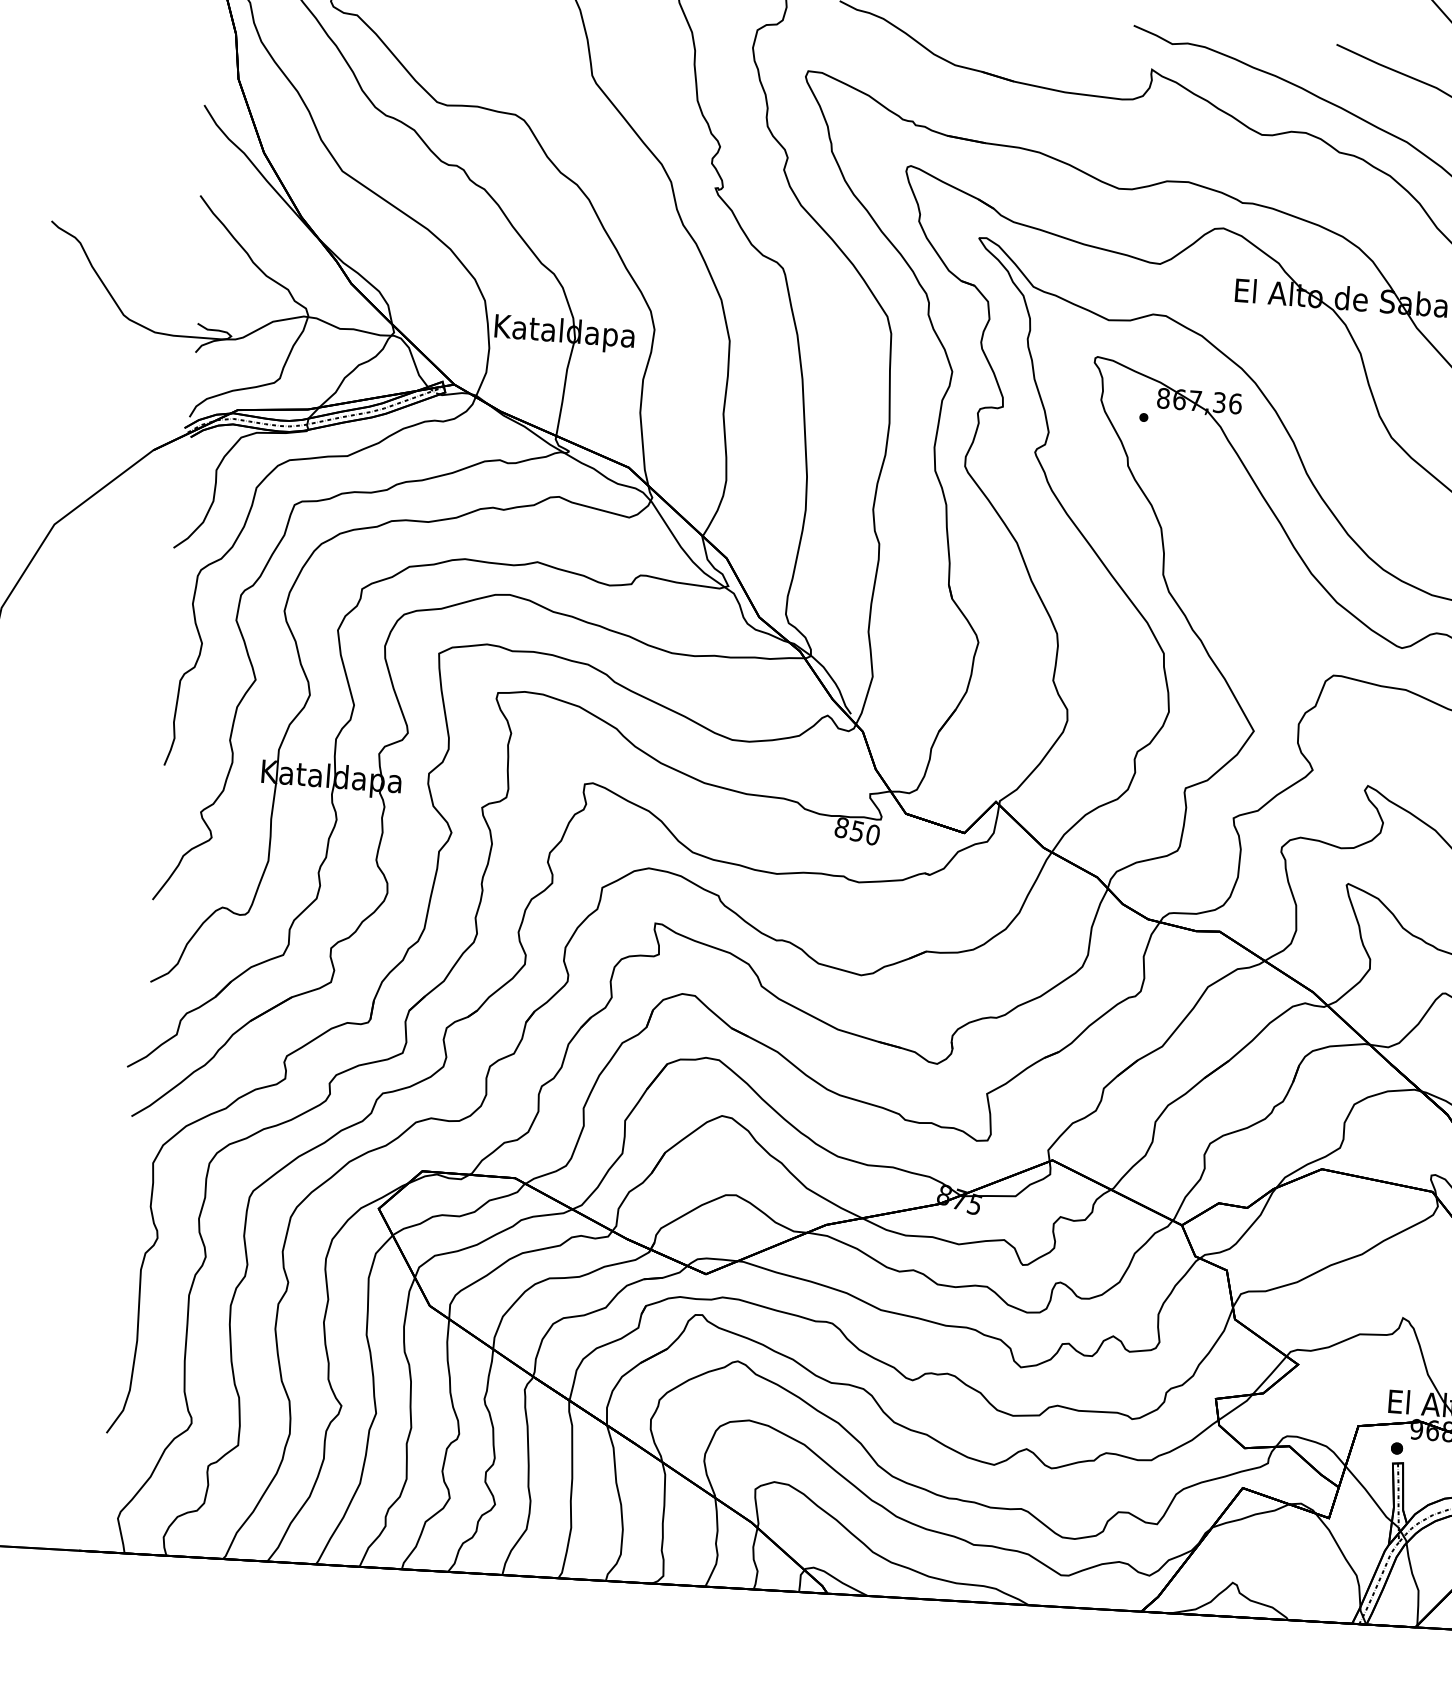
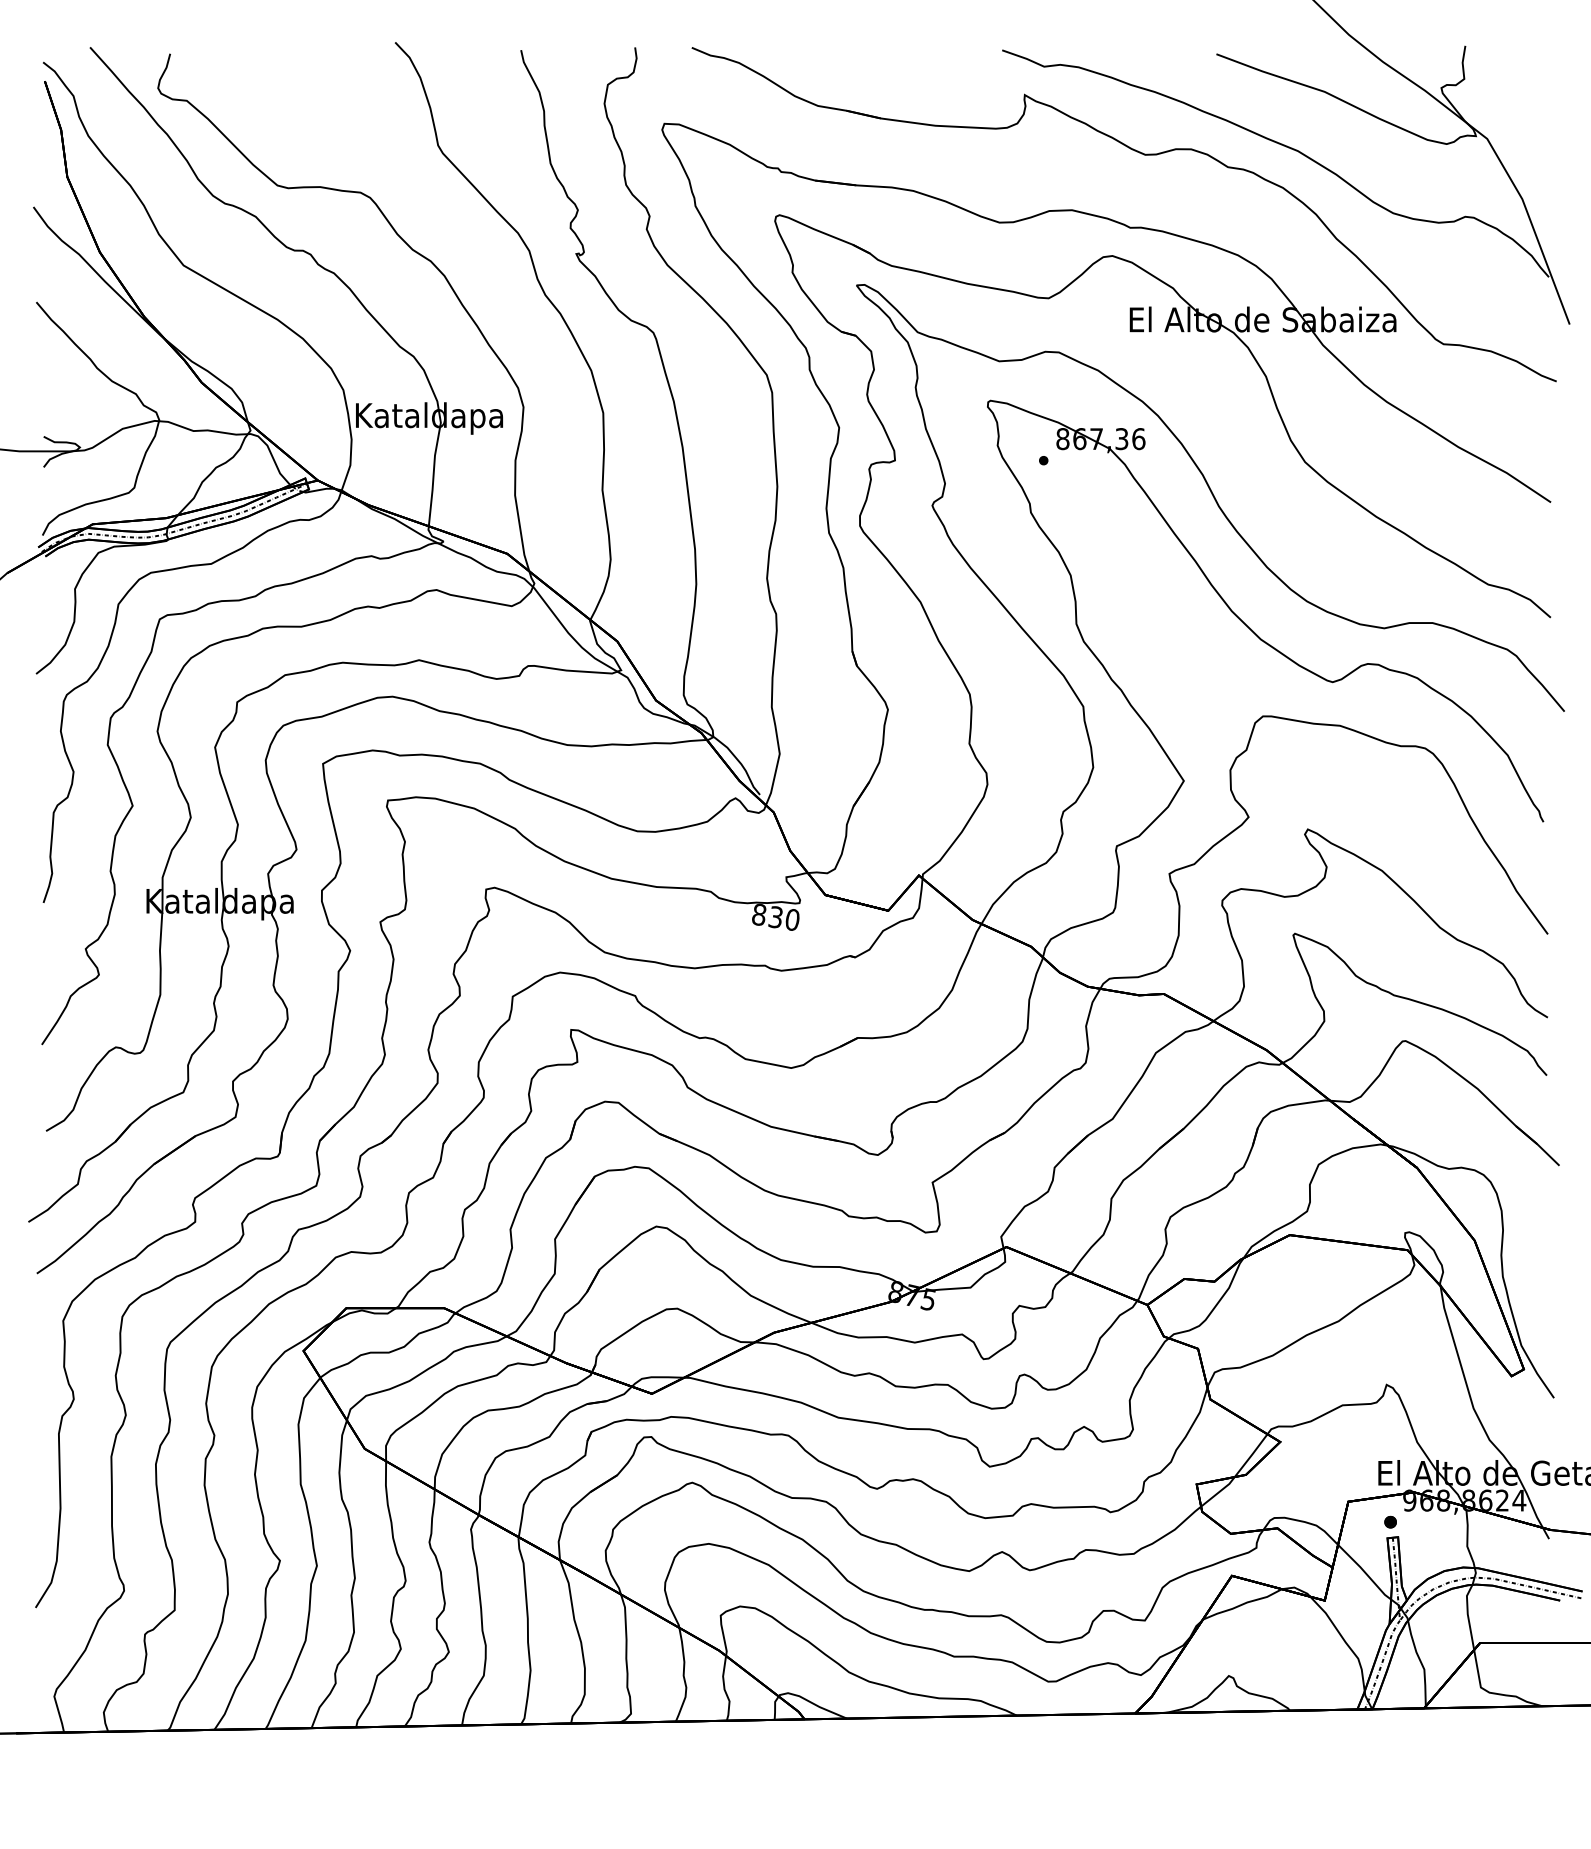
text: (857, 830) -> (775, 916), 850 -> 830

